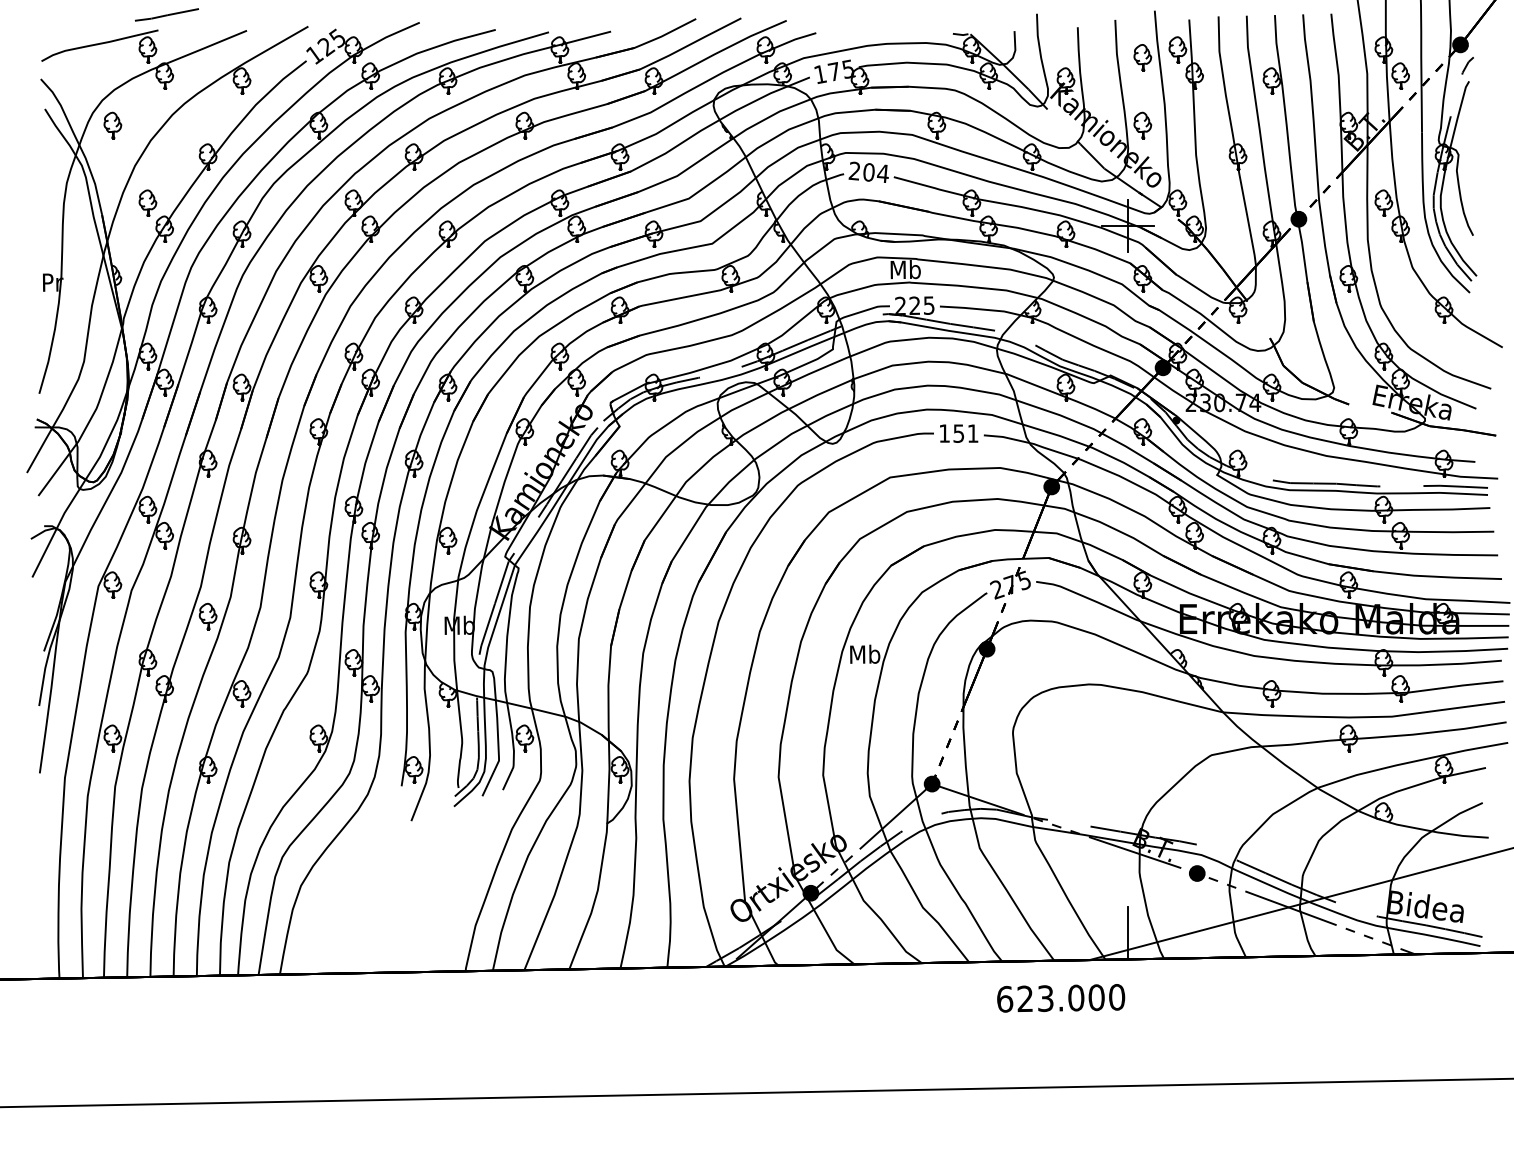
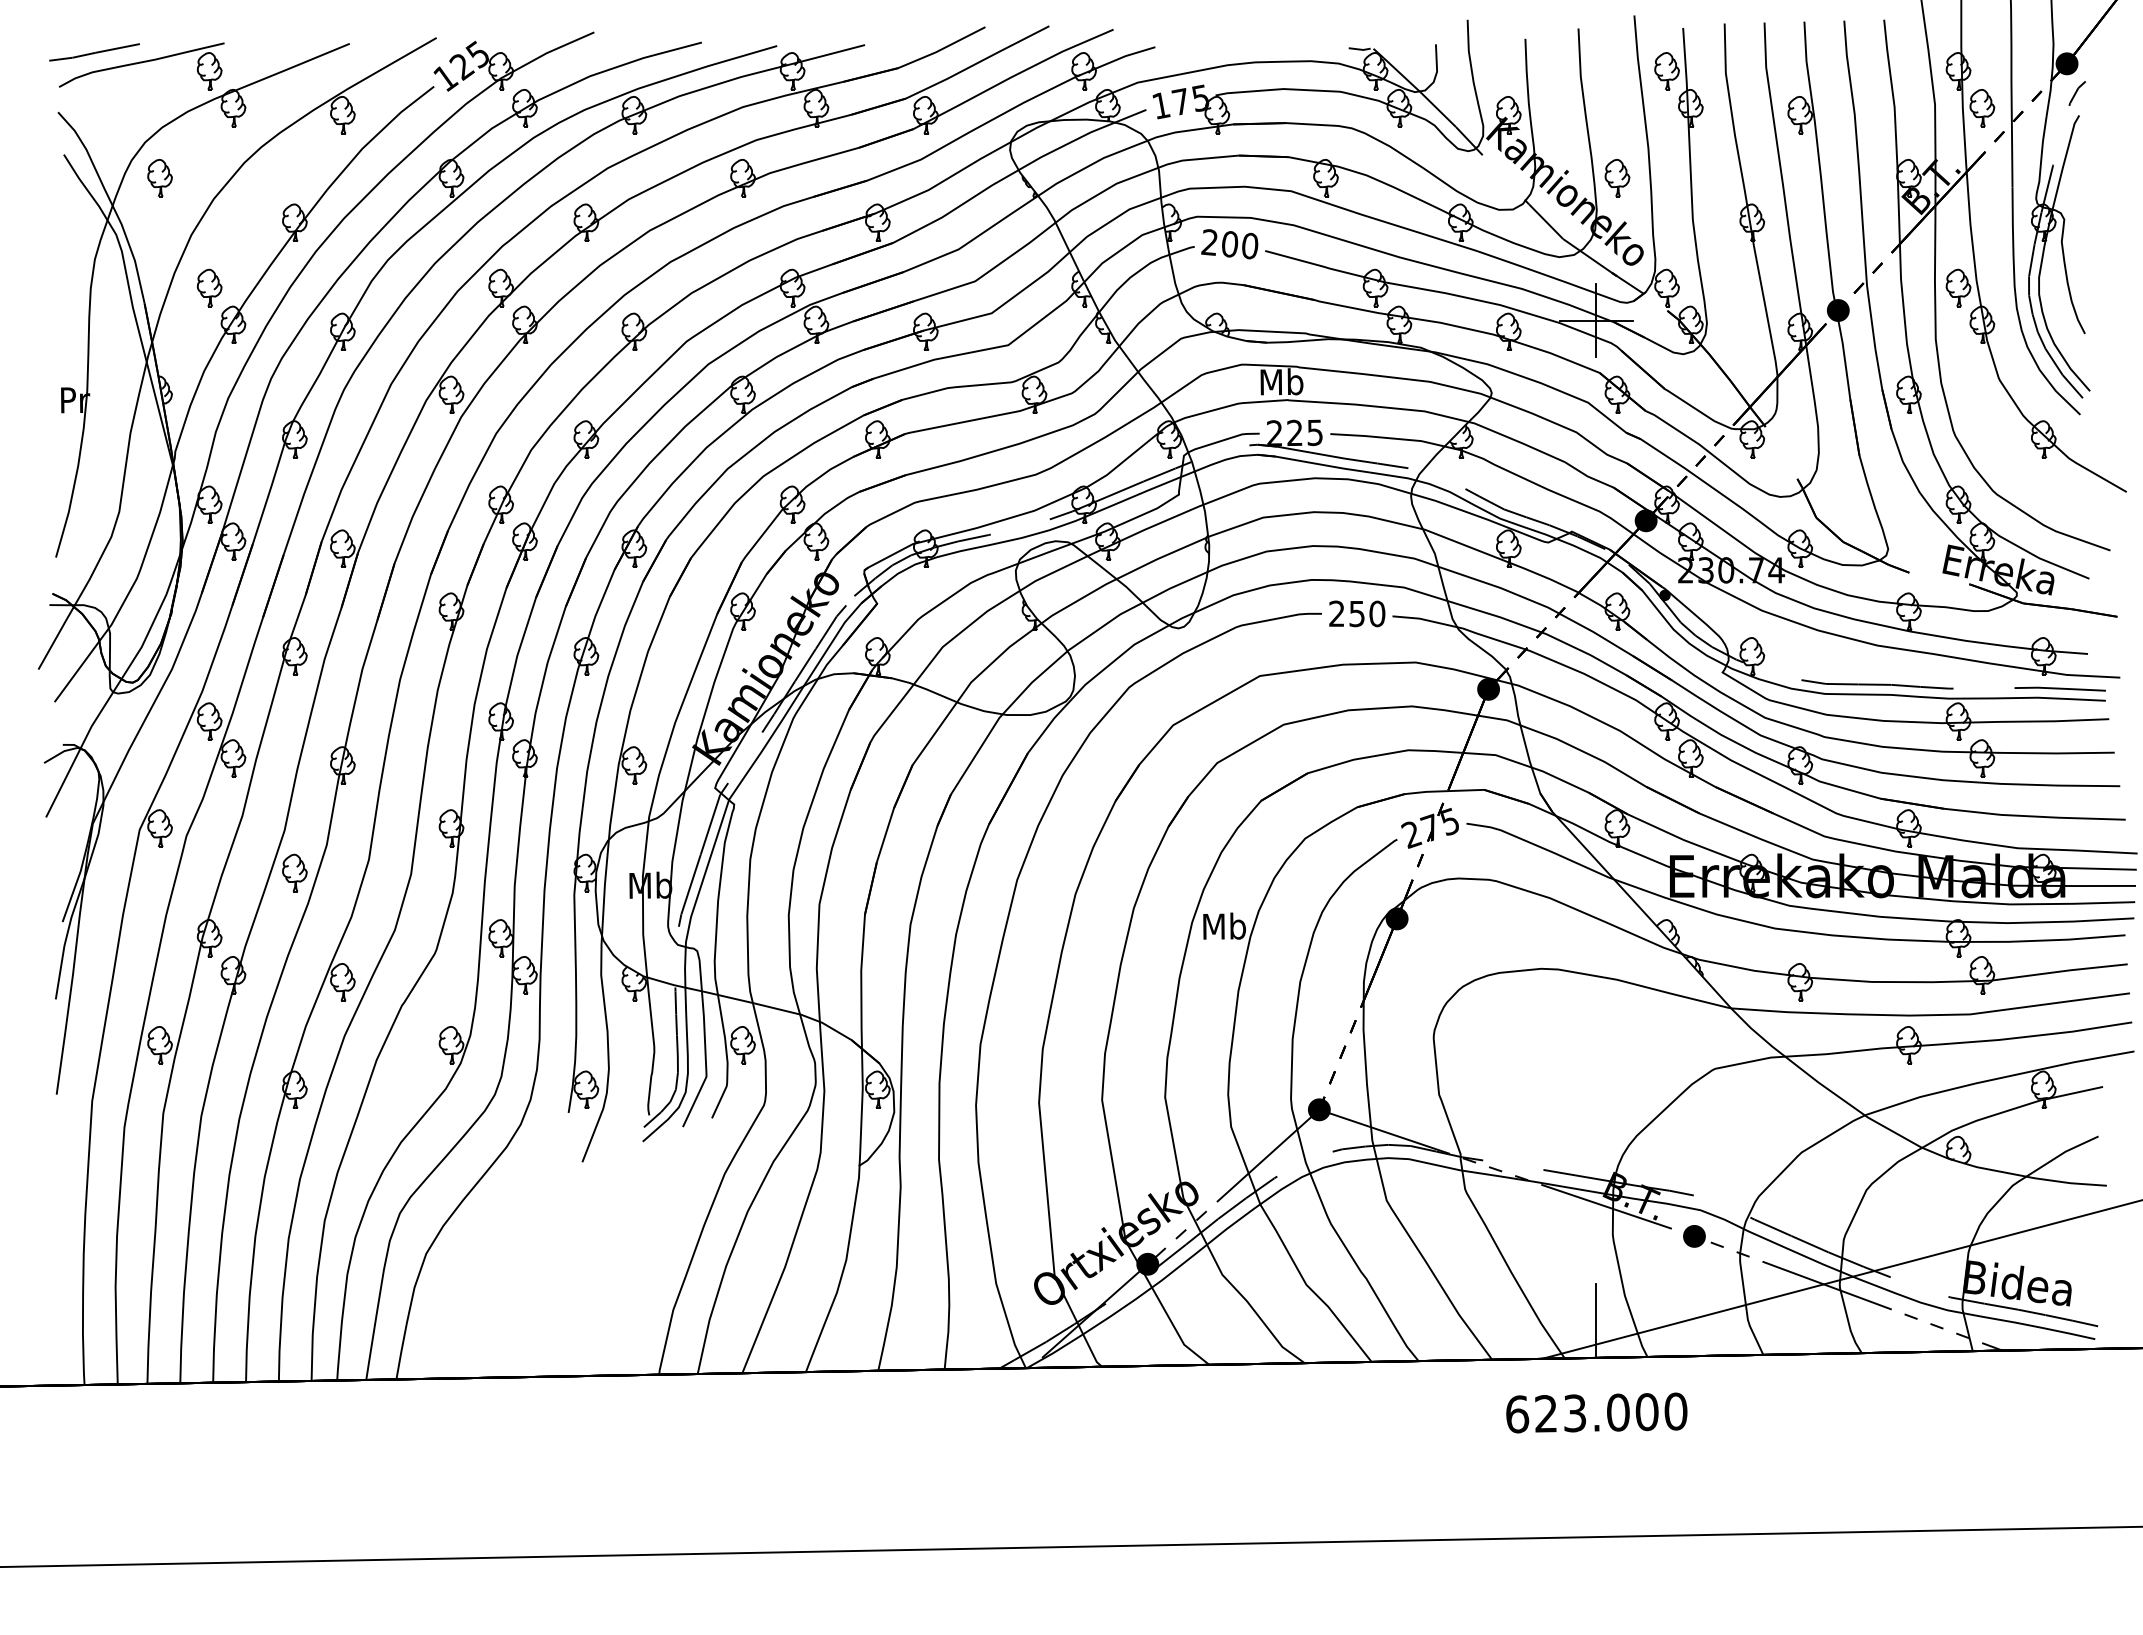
line: (166, 14) -> (94, 52), moved
part: (1142, 58) -> (1617, 82), removed
text: (882, 173) -> (1249, 245), 204 -> 200
text: (959, 433) -> (1357, 613), 151 -> 250
text: (1060, 997) -> (1596, 1412), moved

